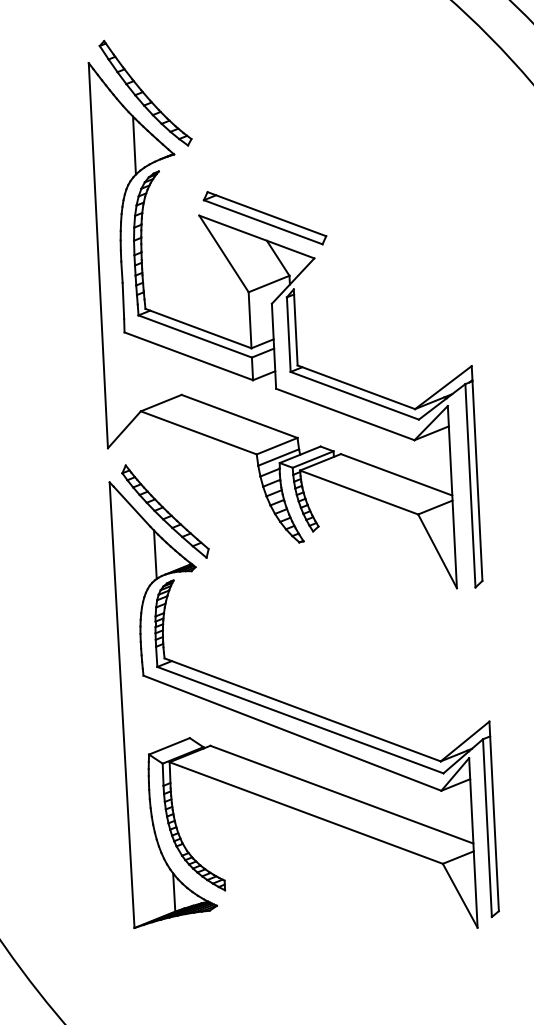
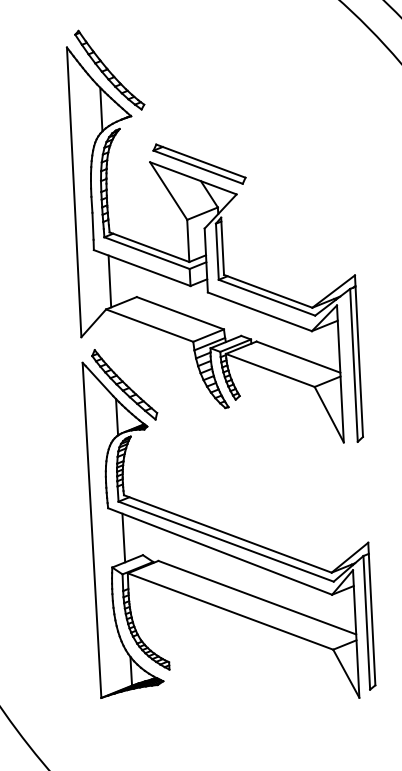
line: (145, 373) -> (109, 280), added
line: (164, 715) -> (123, 538), added

